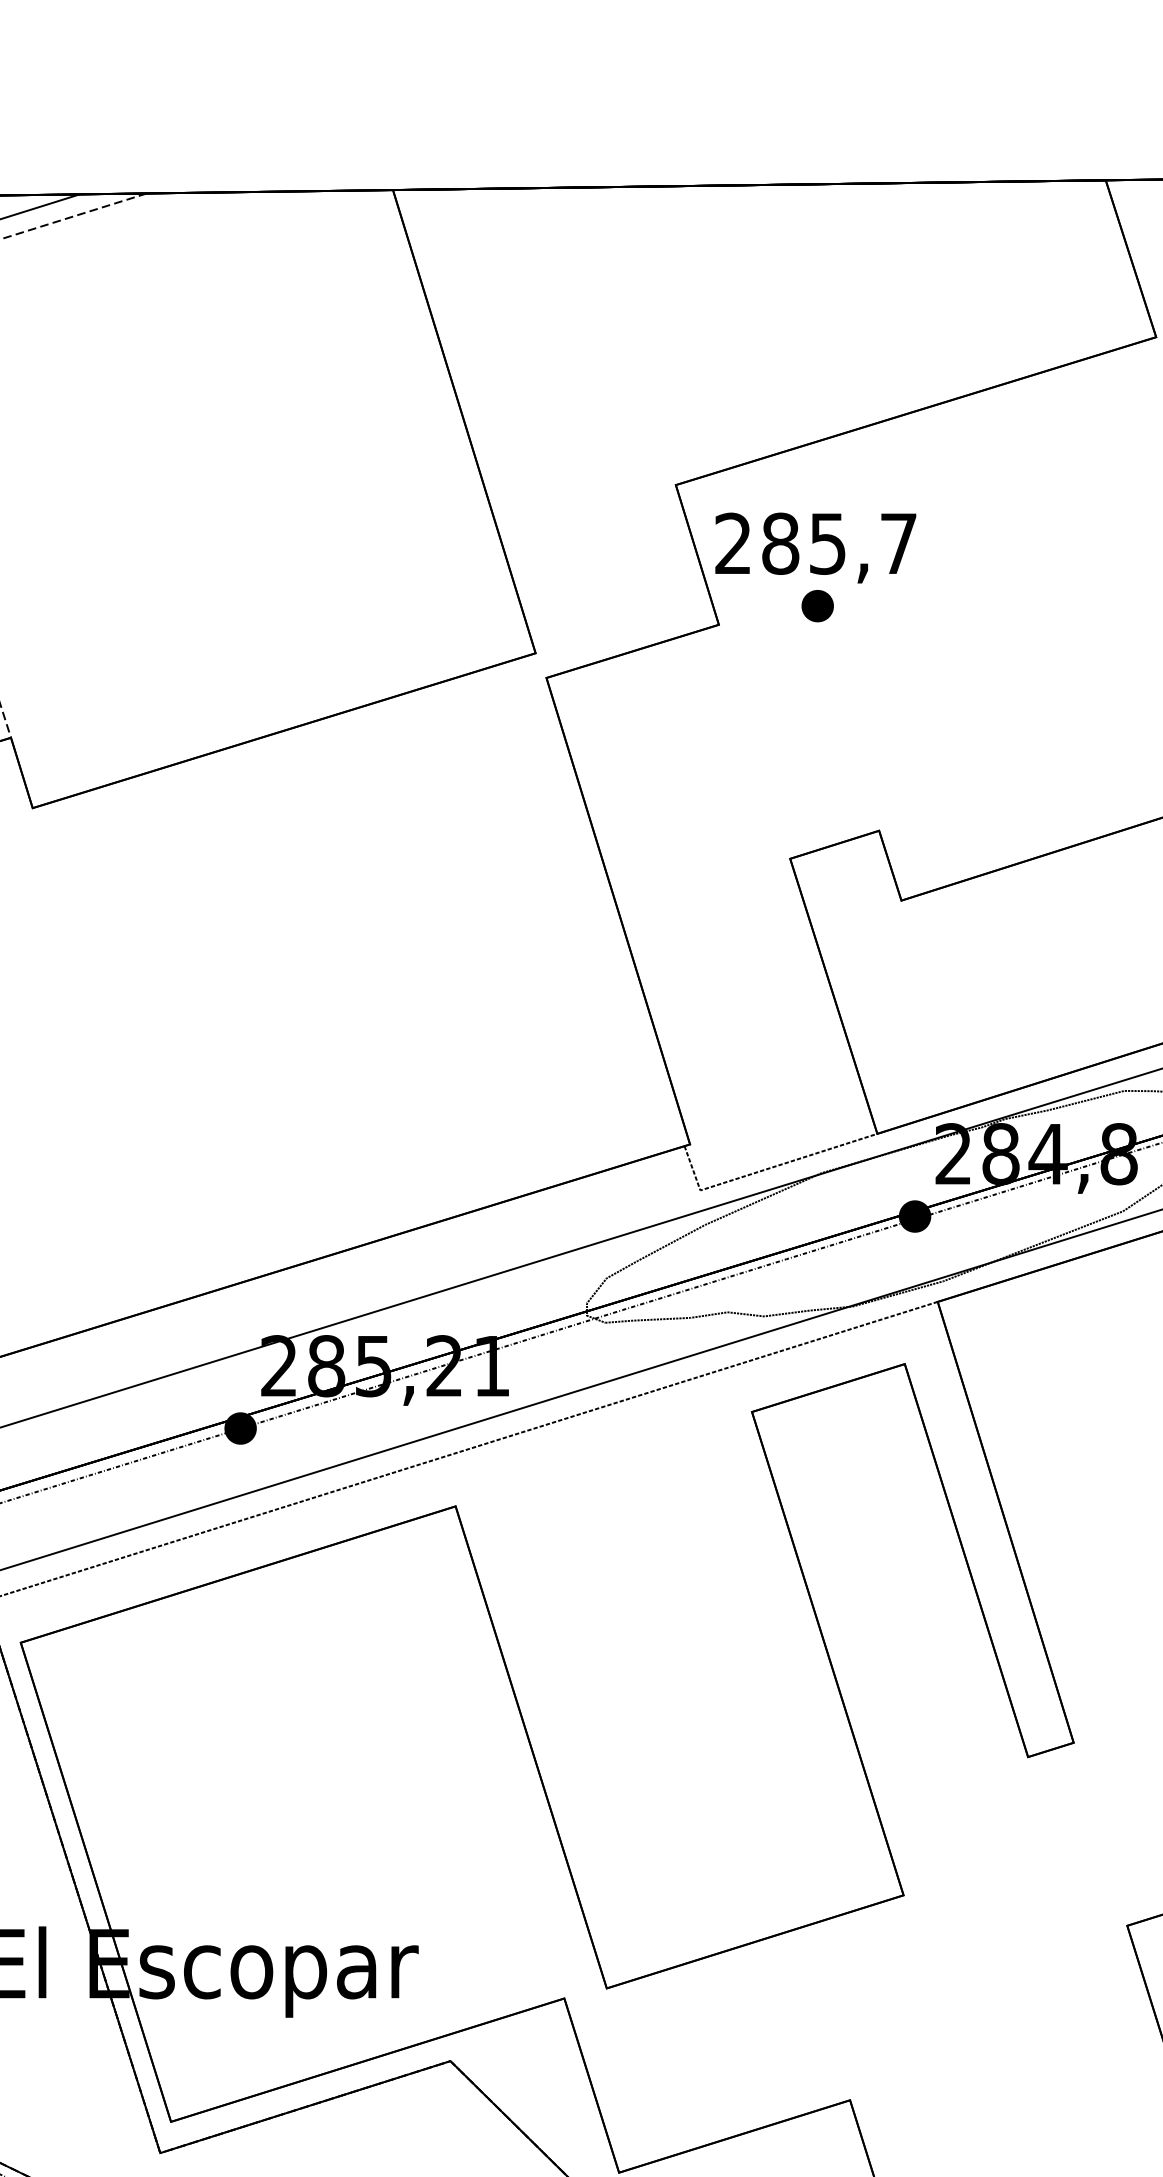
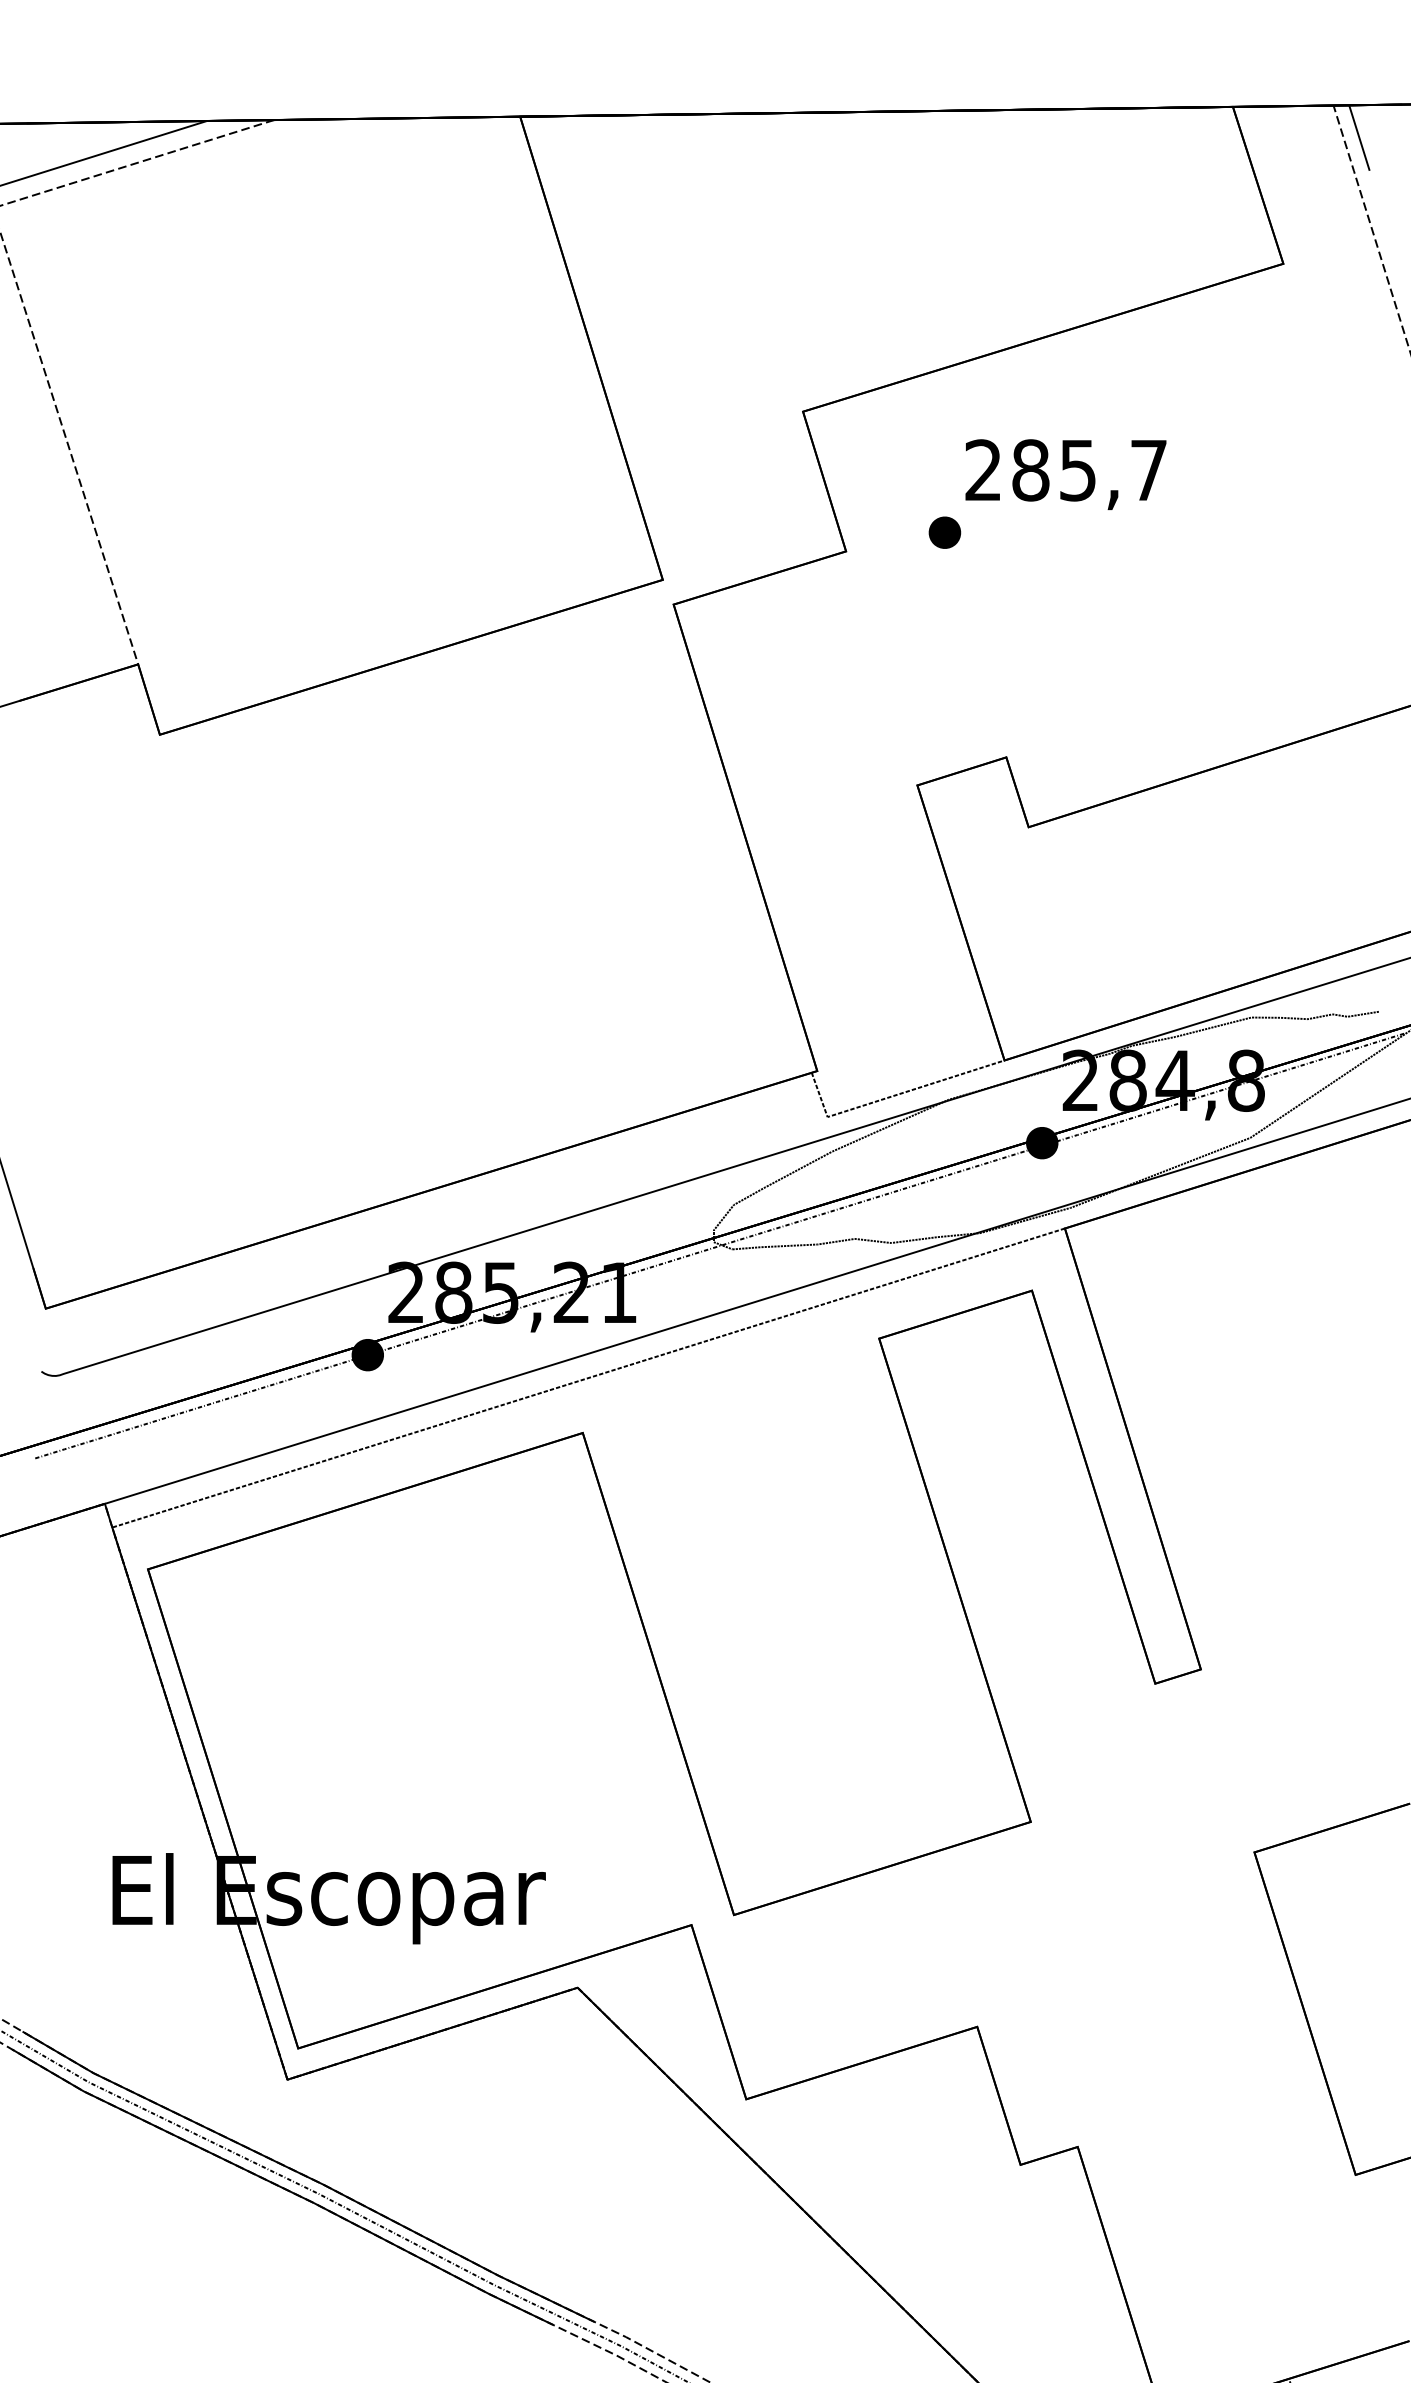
text: (815, 547) -> (1065, 474), moved

